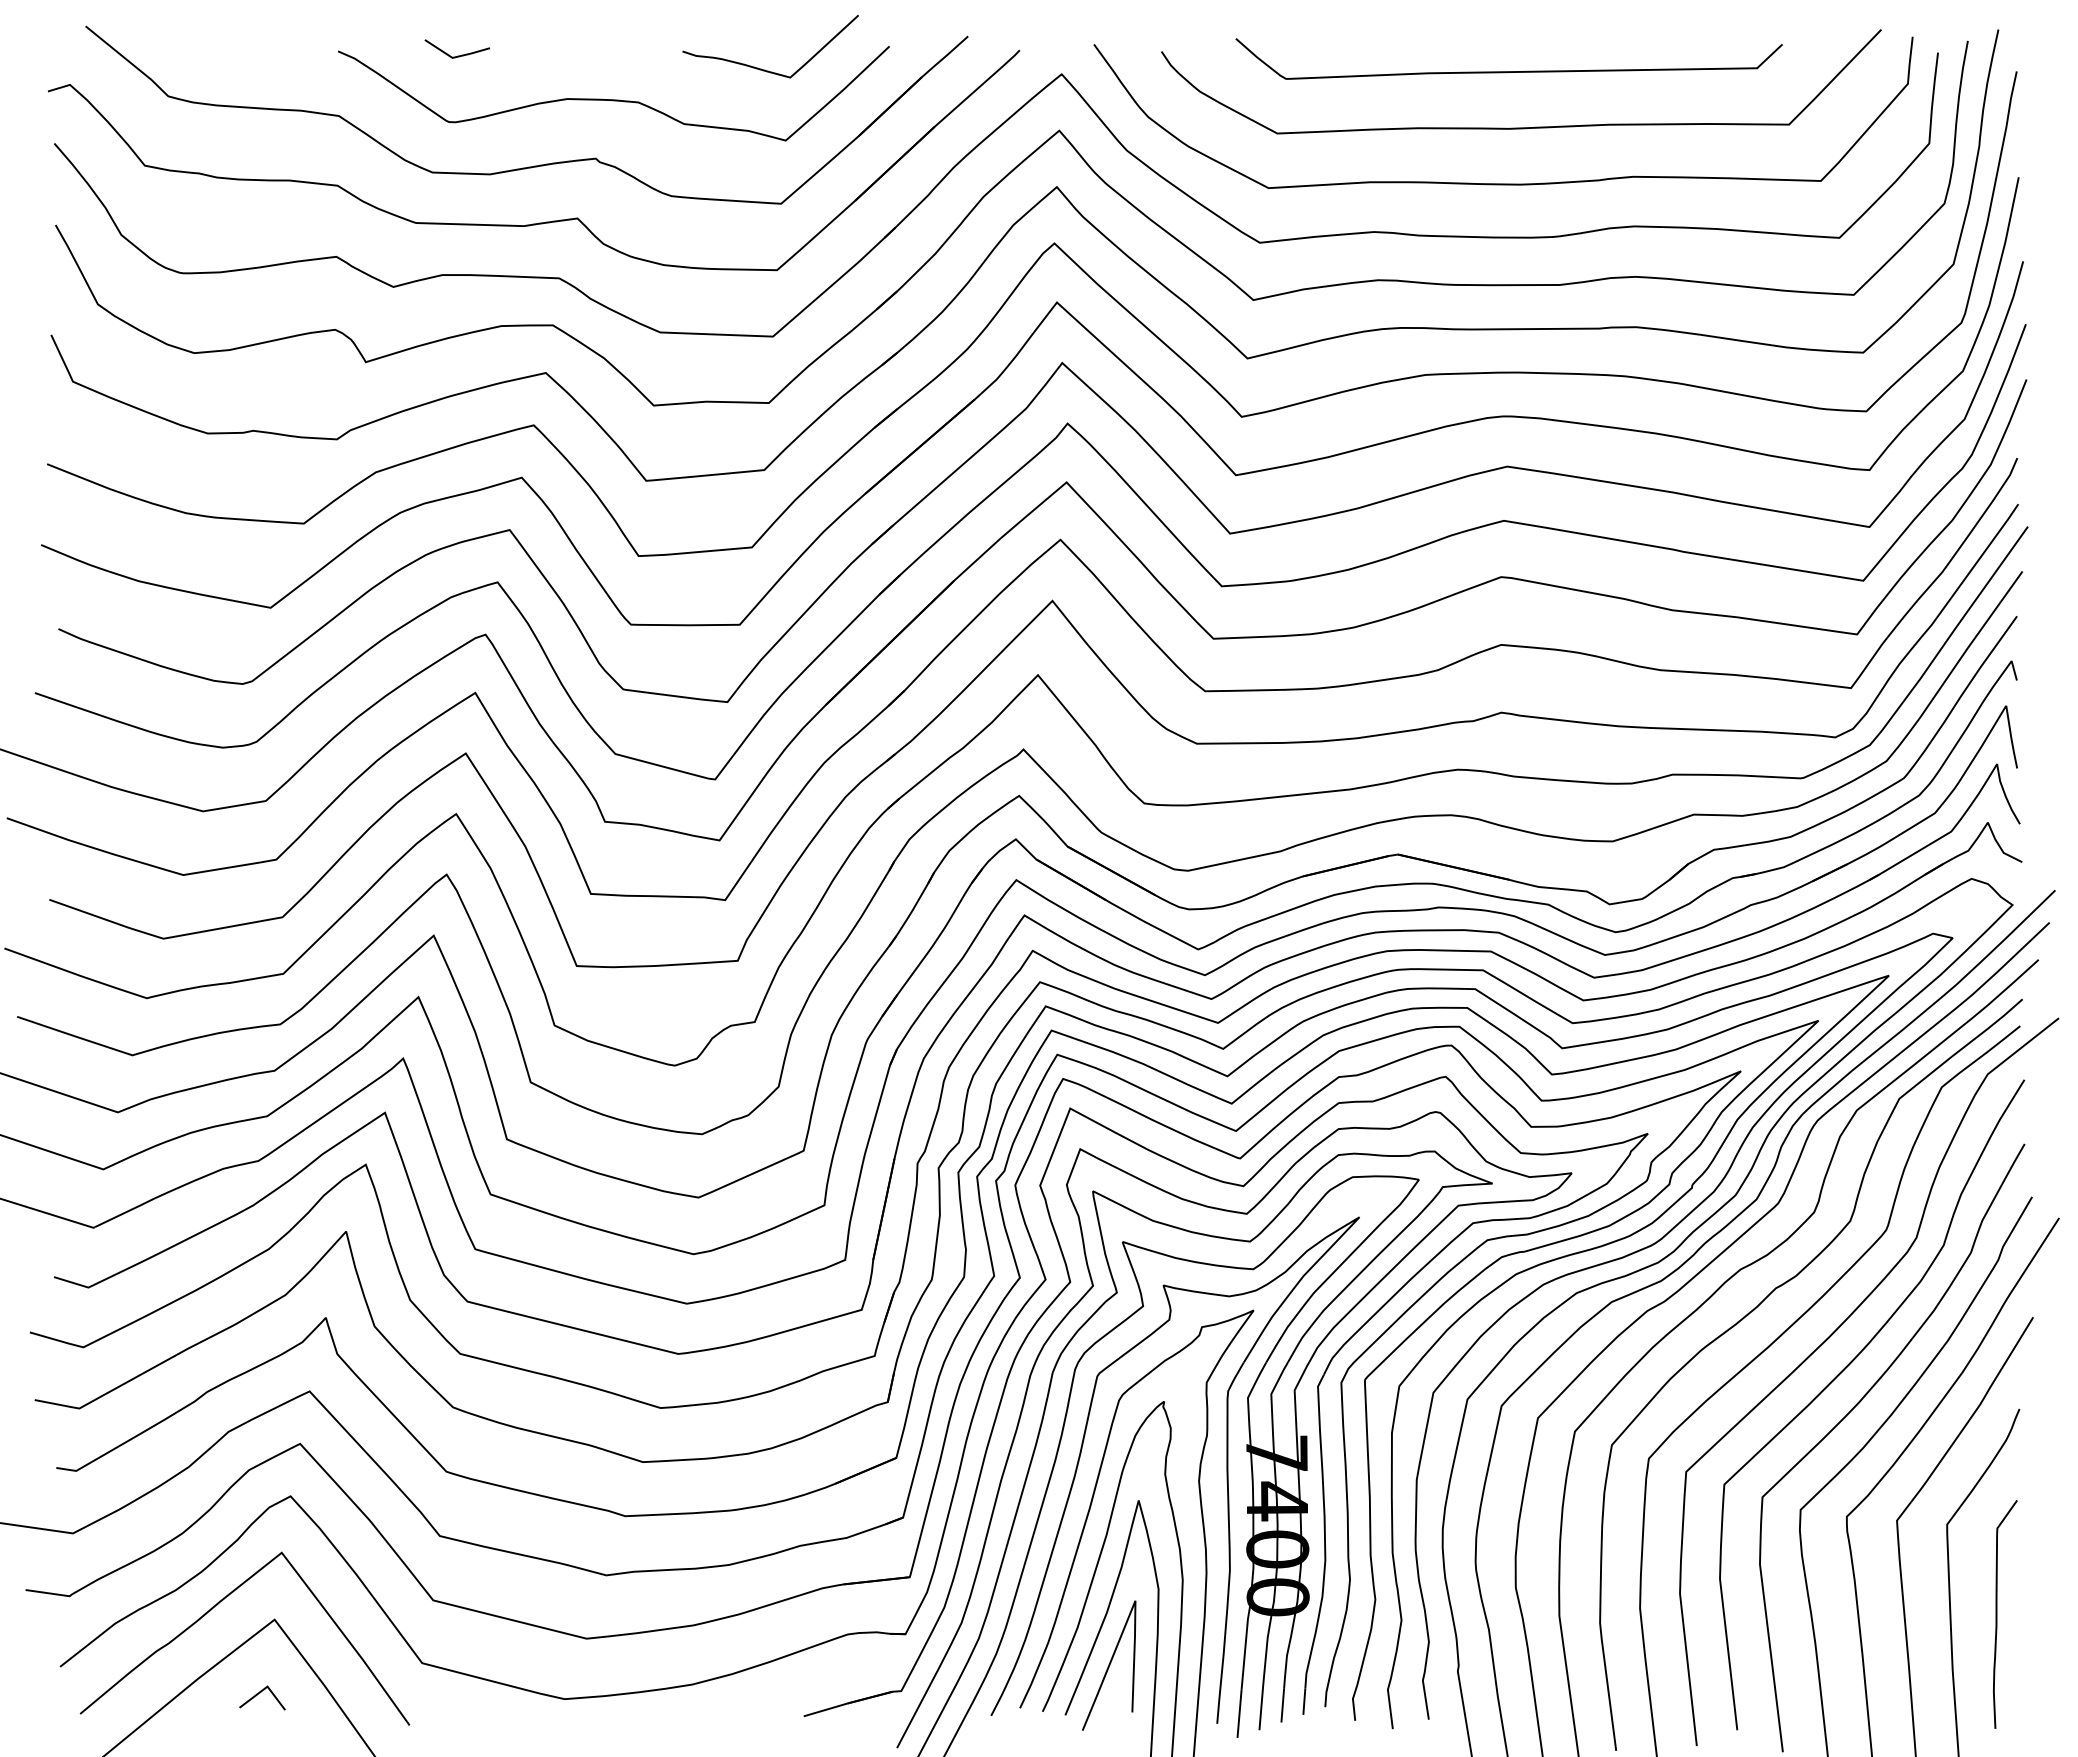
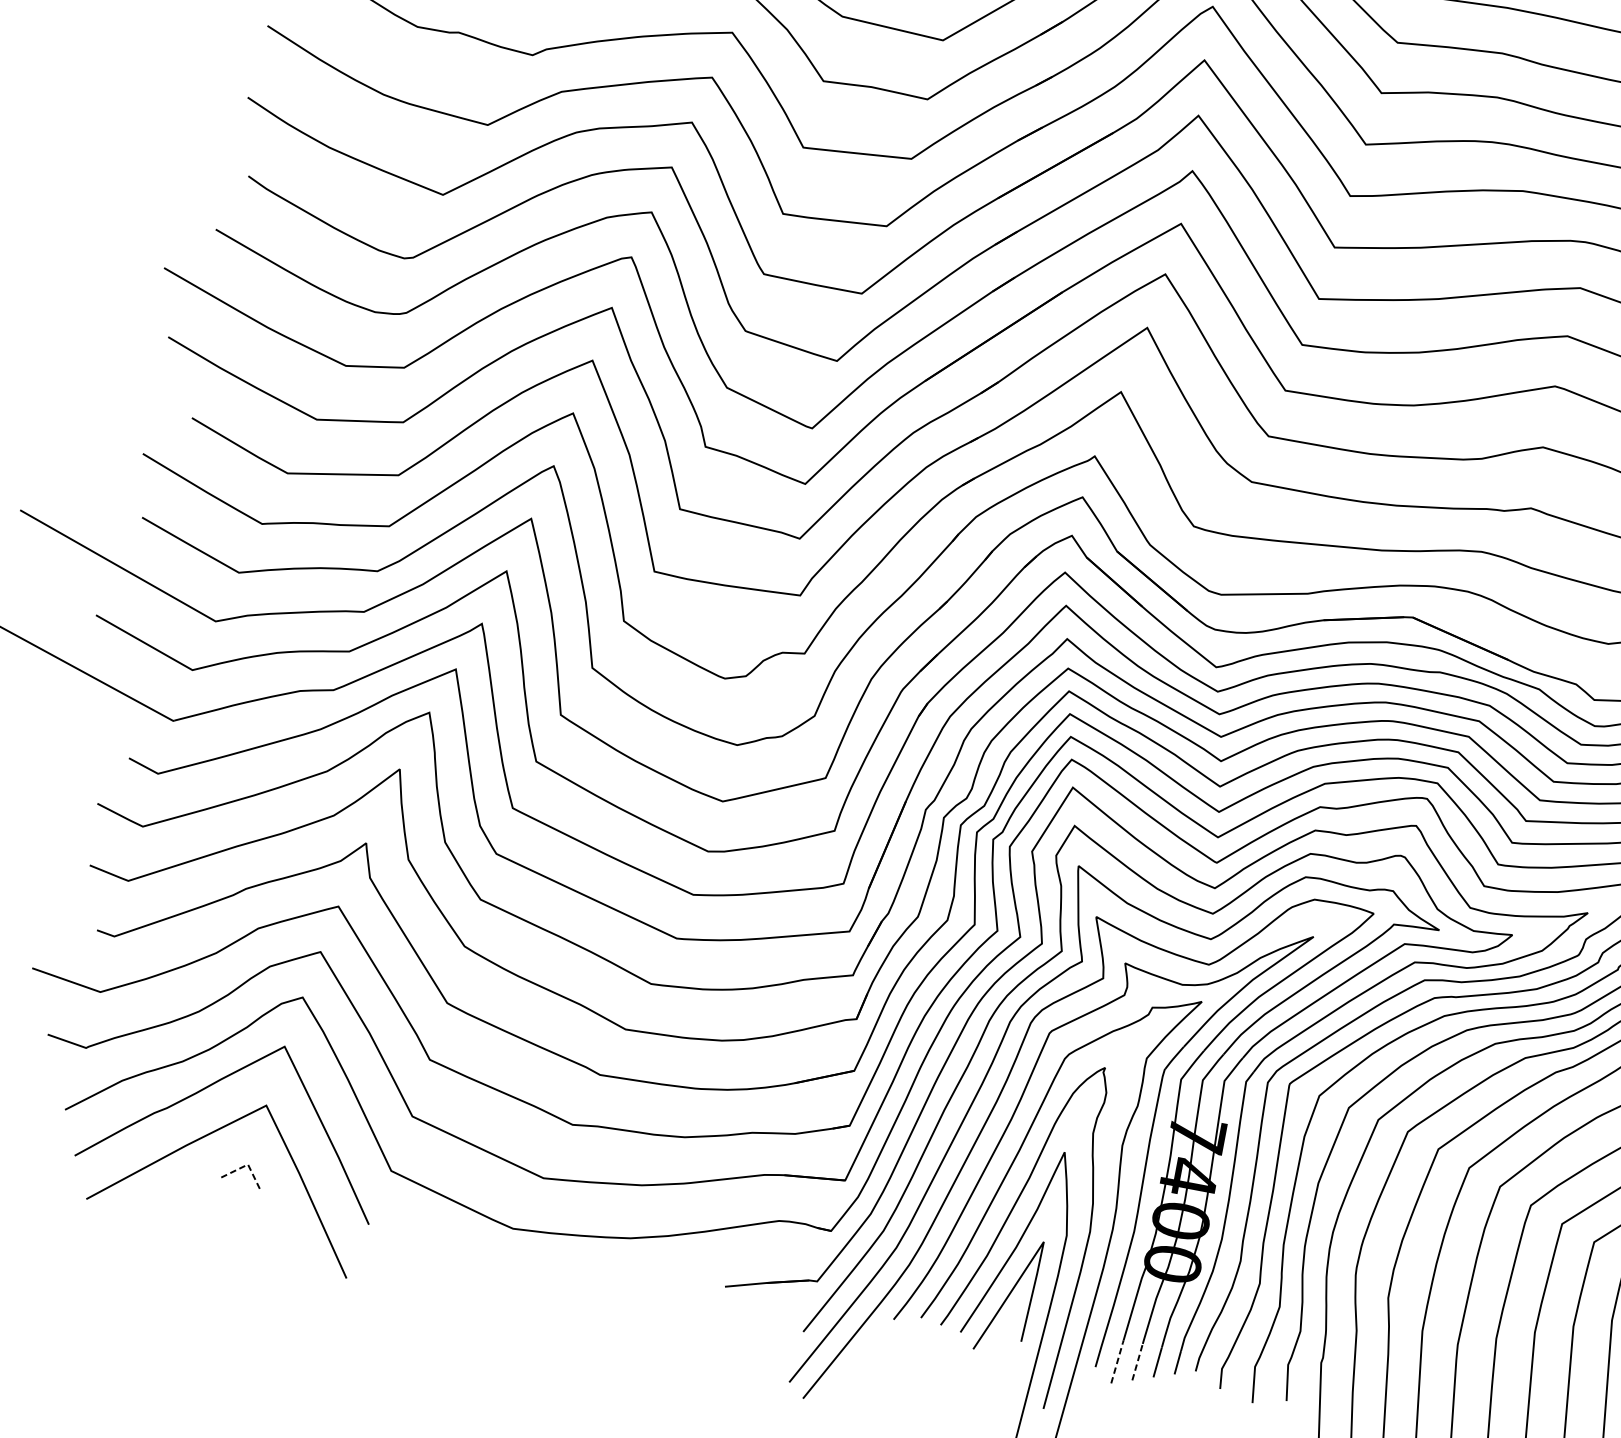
line: (265, 1688) -> (245, 1165), solid -> dashed
line: (1261, 1709) -> (1137, 1362), solid -> dashed
line: (1239, 1712) -> (1117, 1360), solid -> dashed

